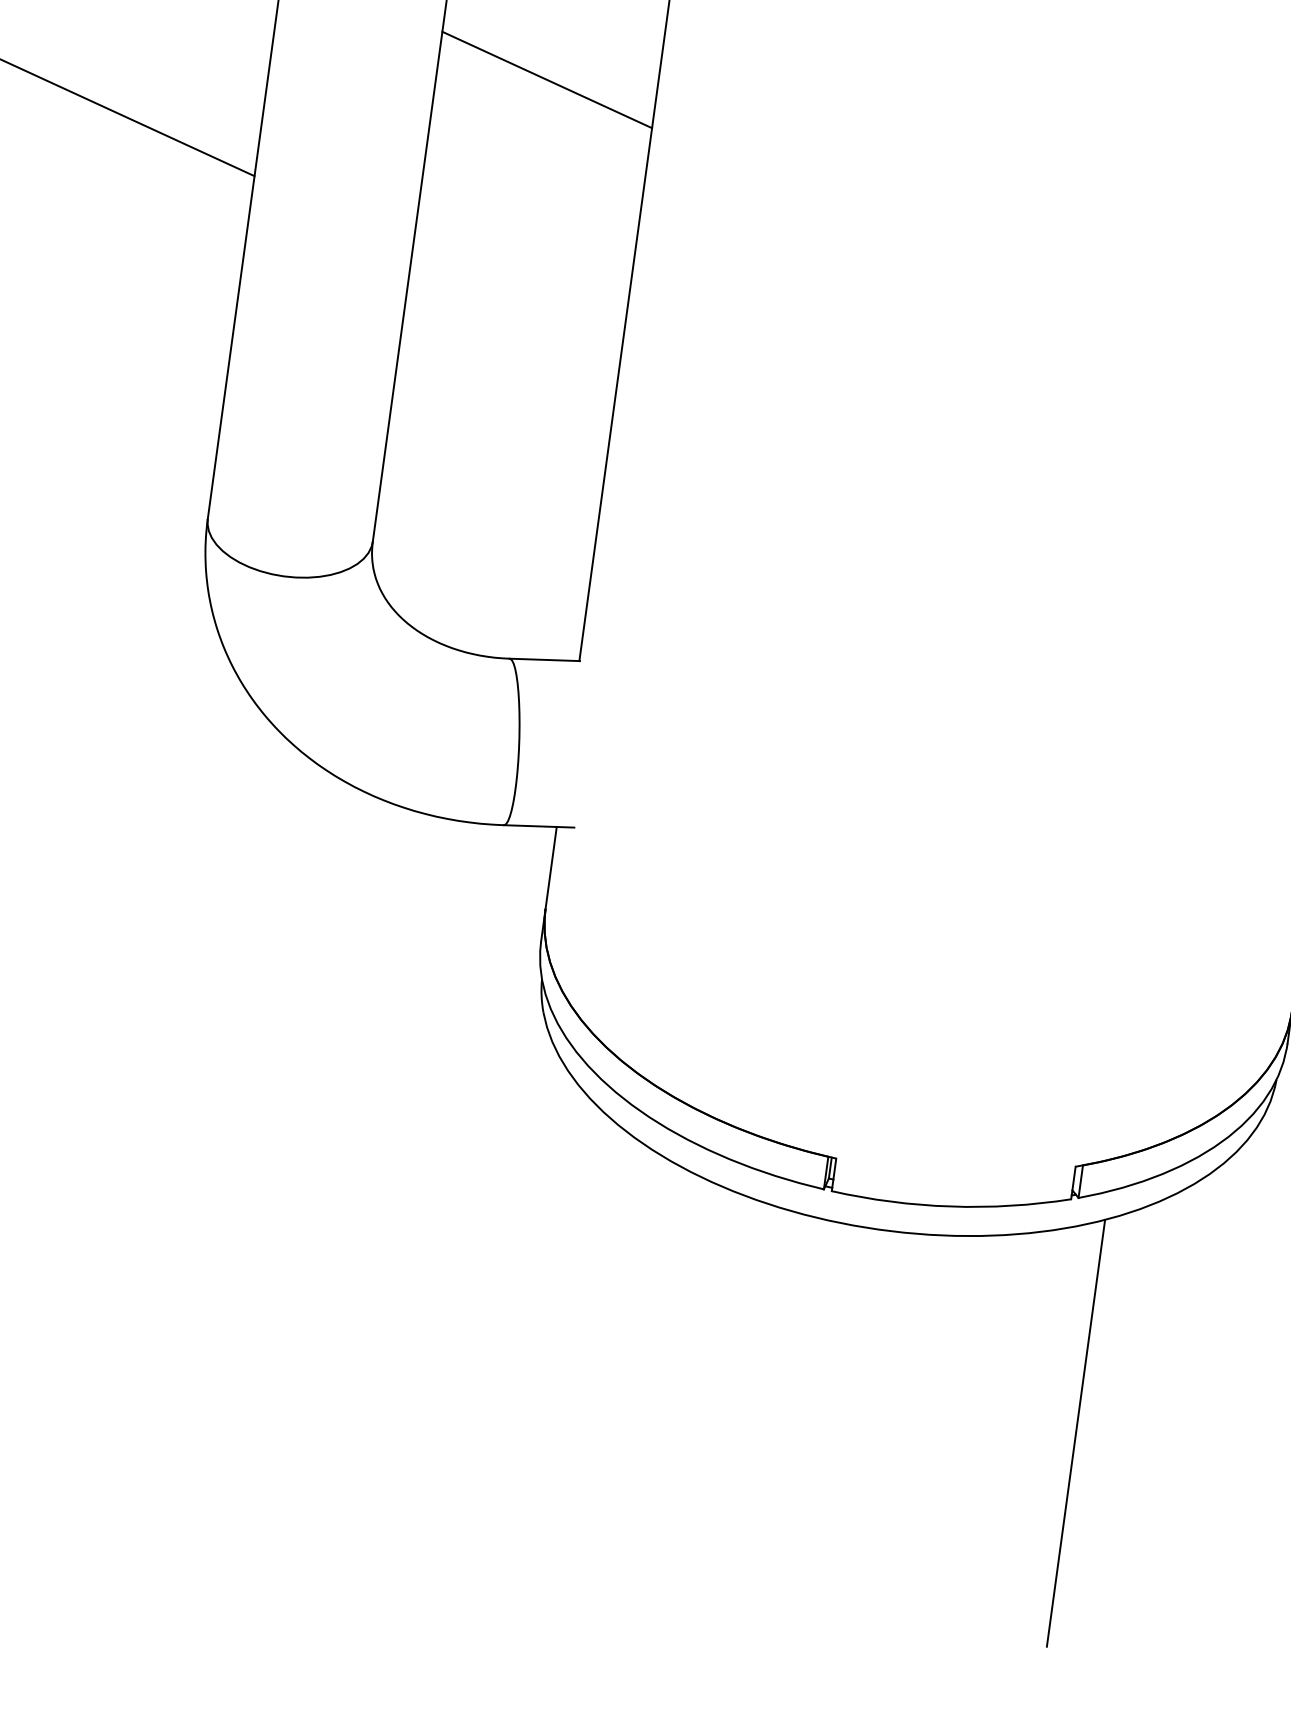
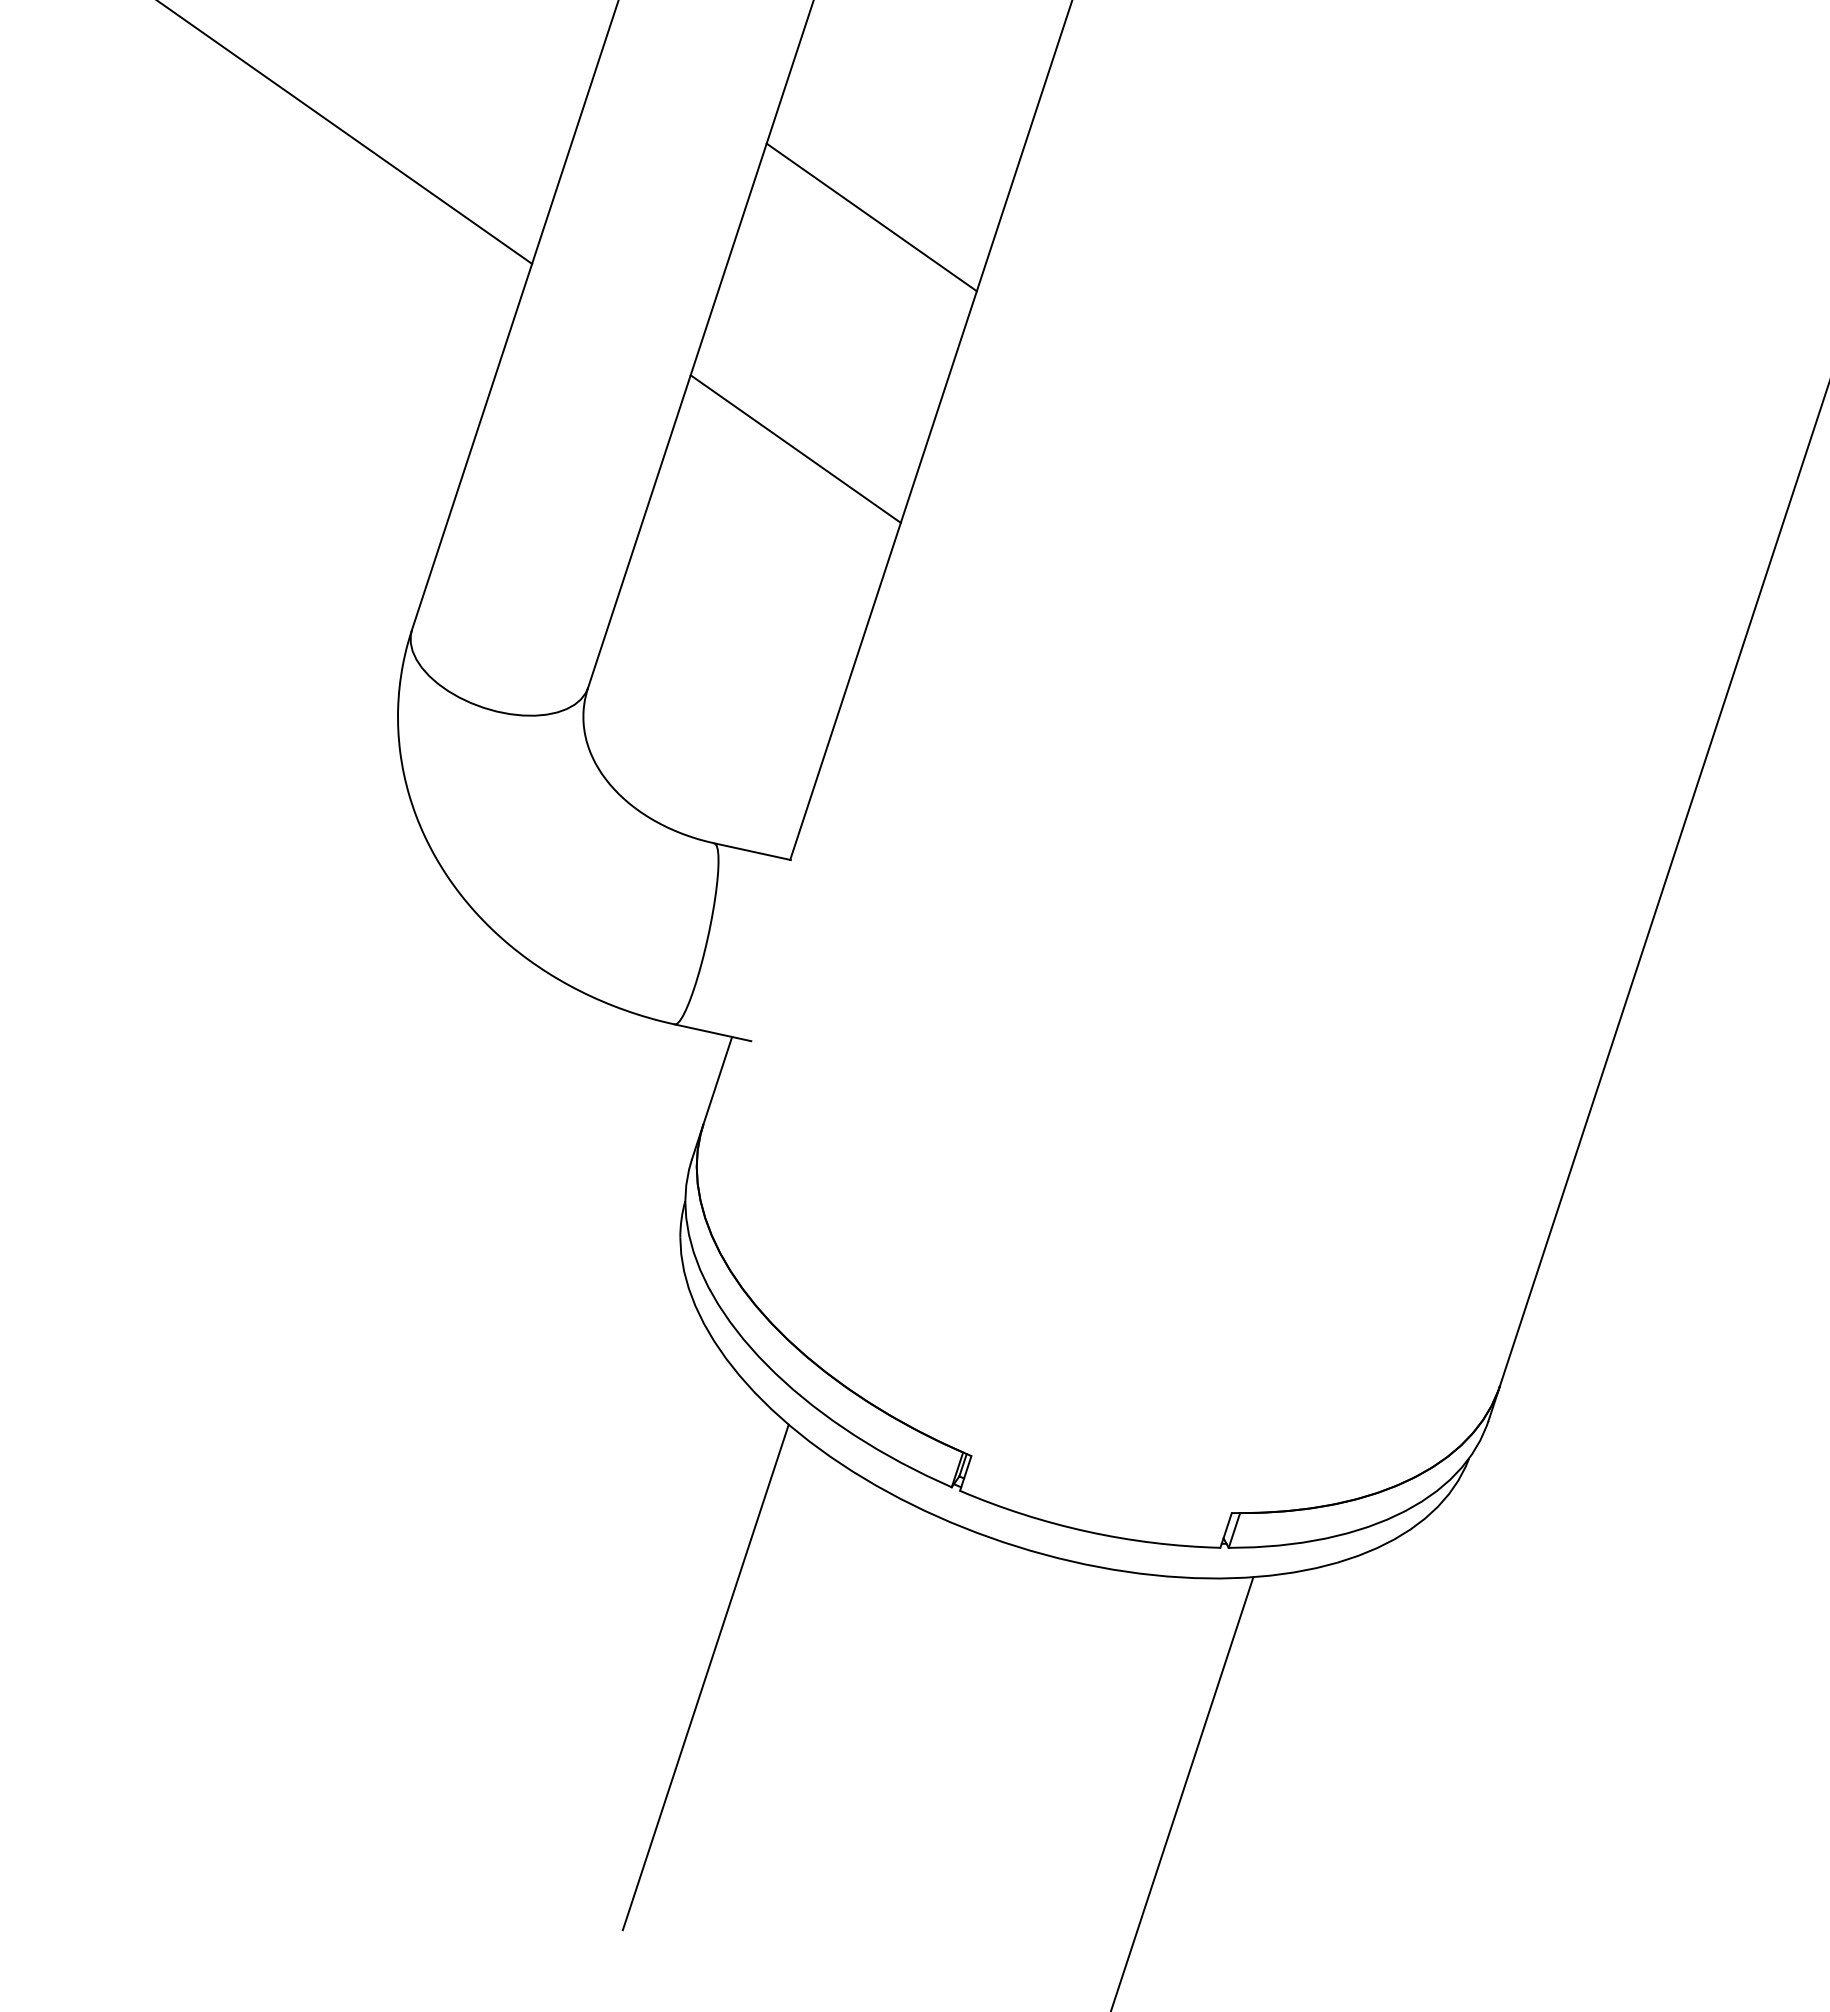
line: (517, 296) -> (795, 448), added
line: (637, 1397) -> (705, 1677), added

